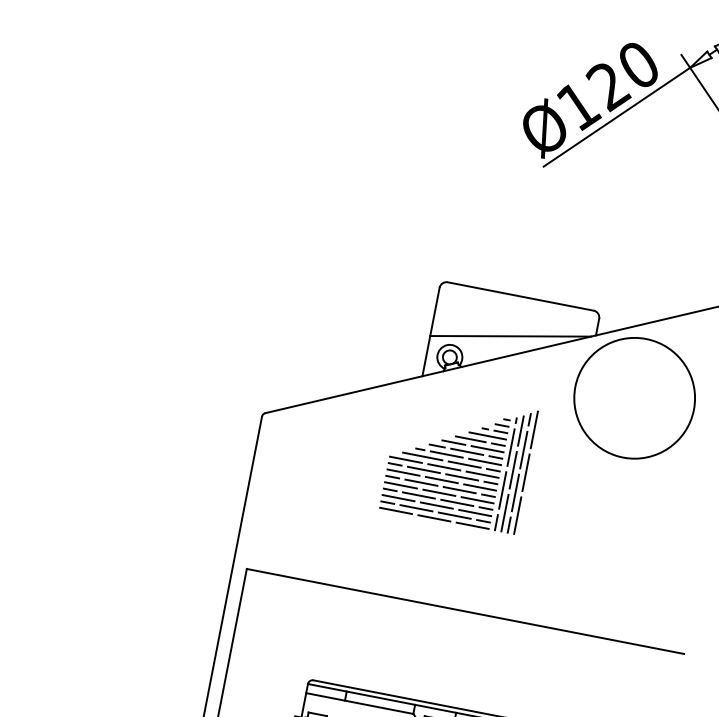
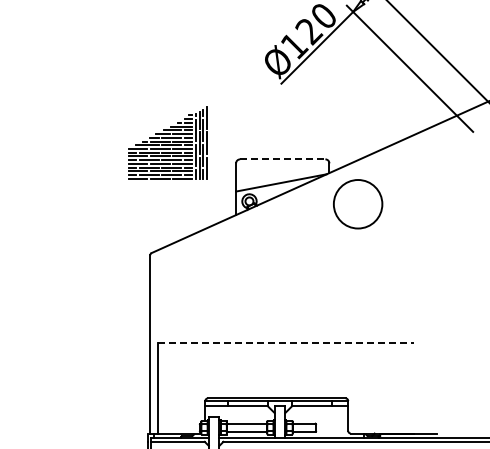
line: (520, 296) -> (282, 159), solid -> dashed
circle: (633, 396) -> (357, 203), size x0.7
part: (458, 458) -> (167, 142), moved
line: (466, 610) -> (286, 342), solid -> dashed

